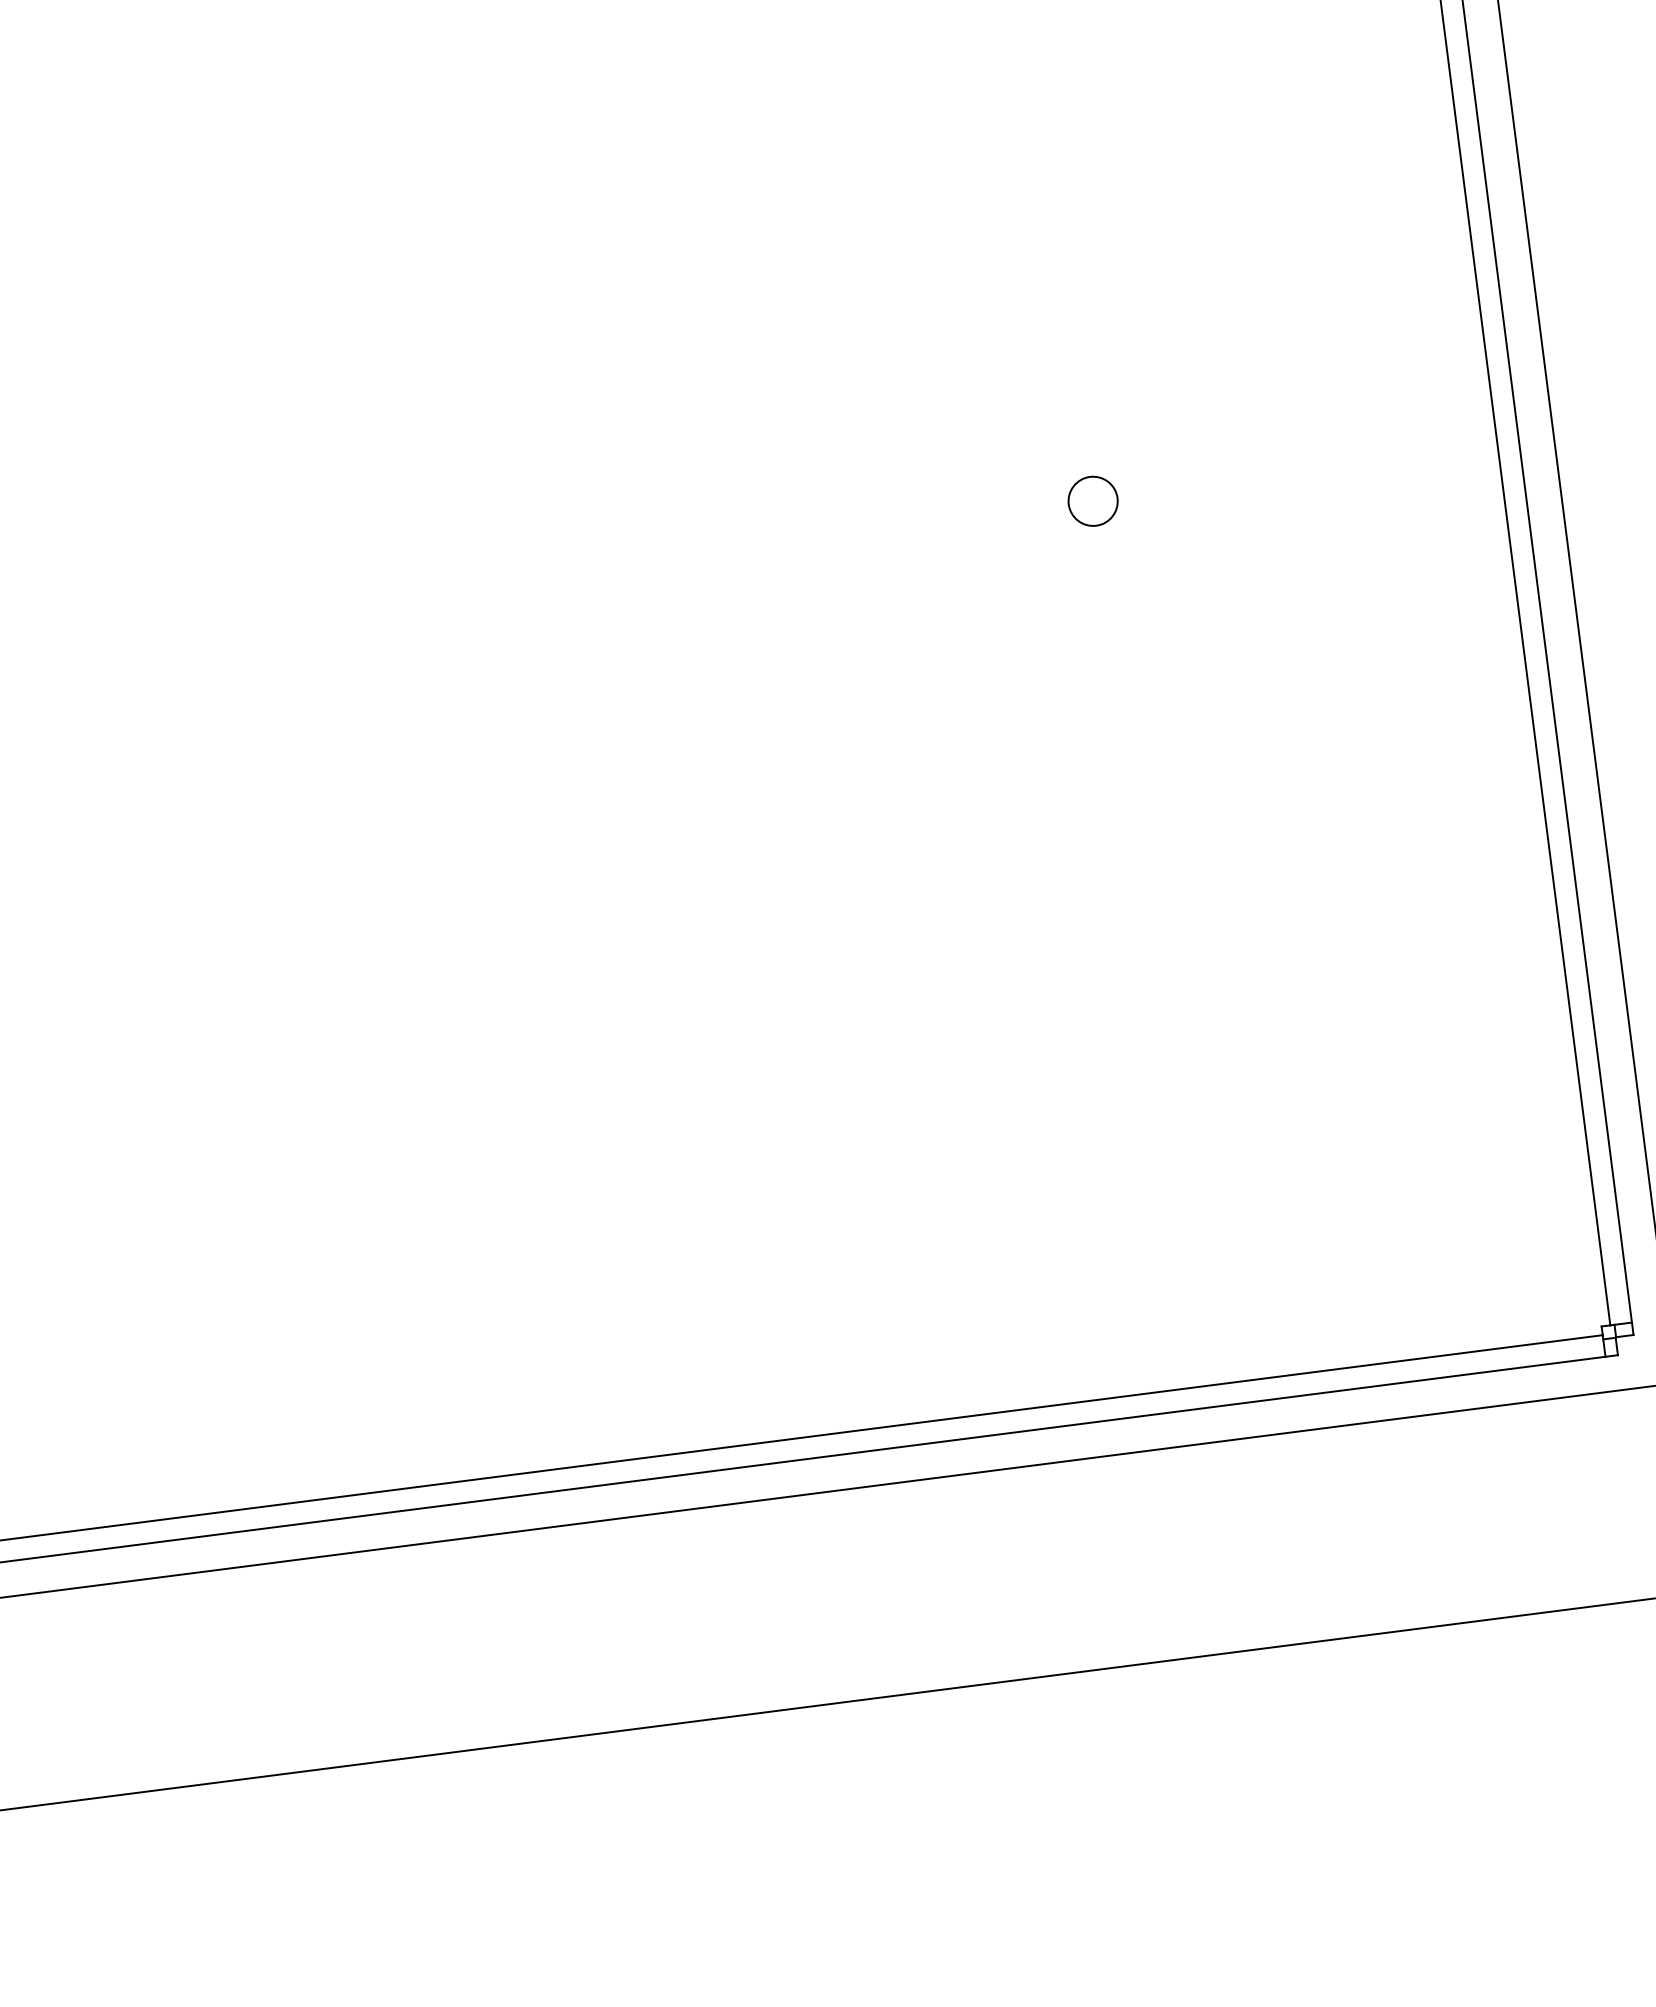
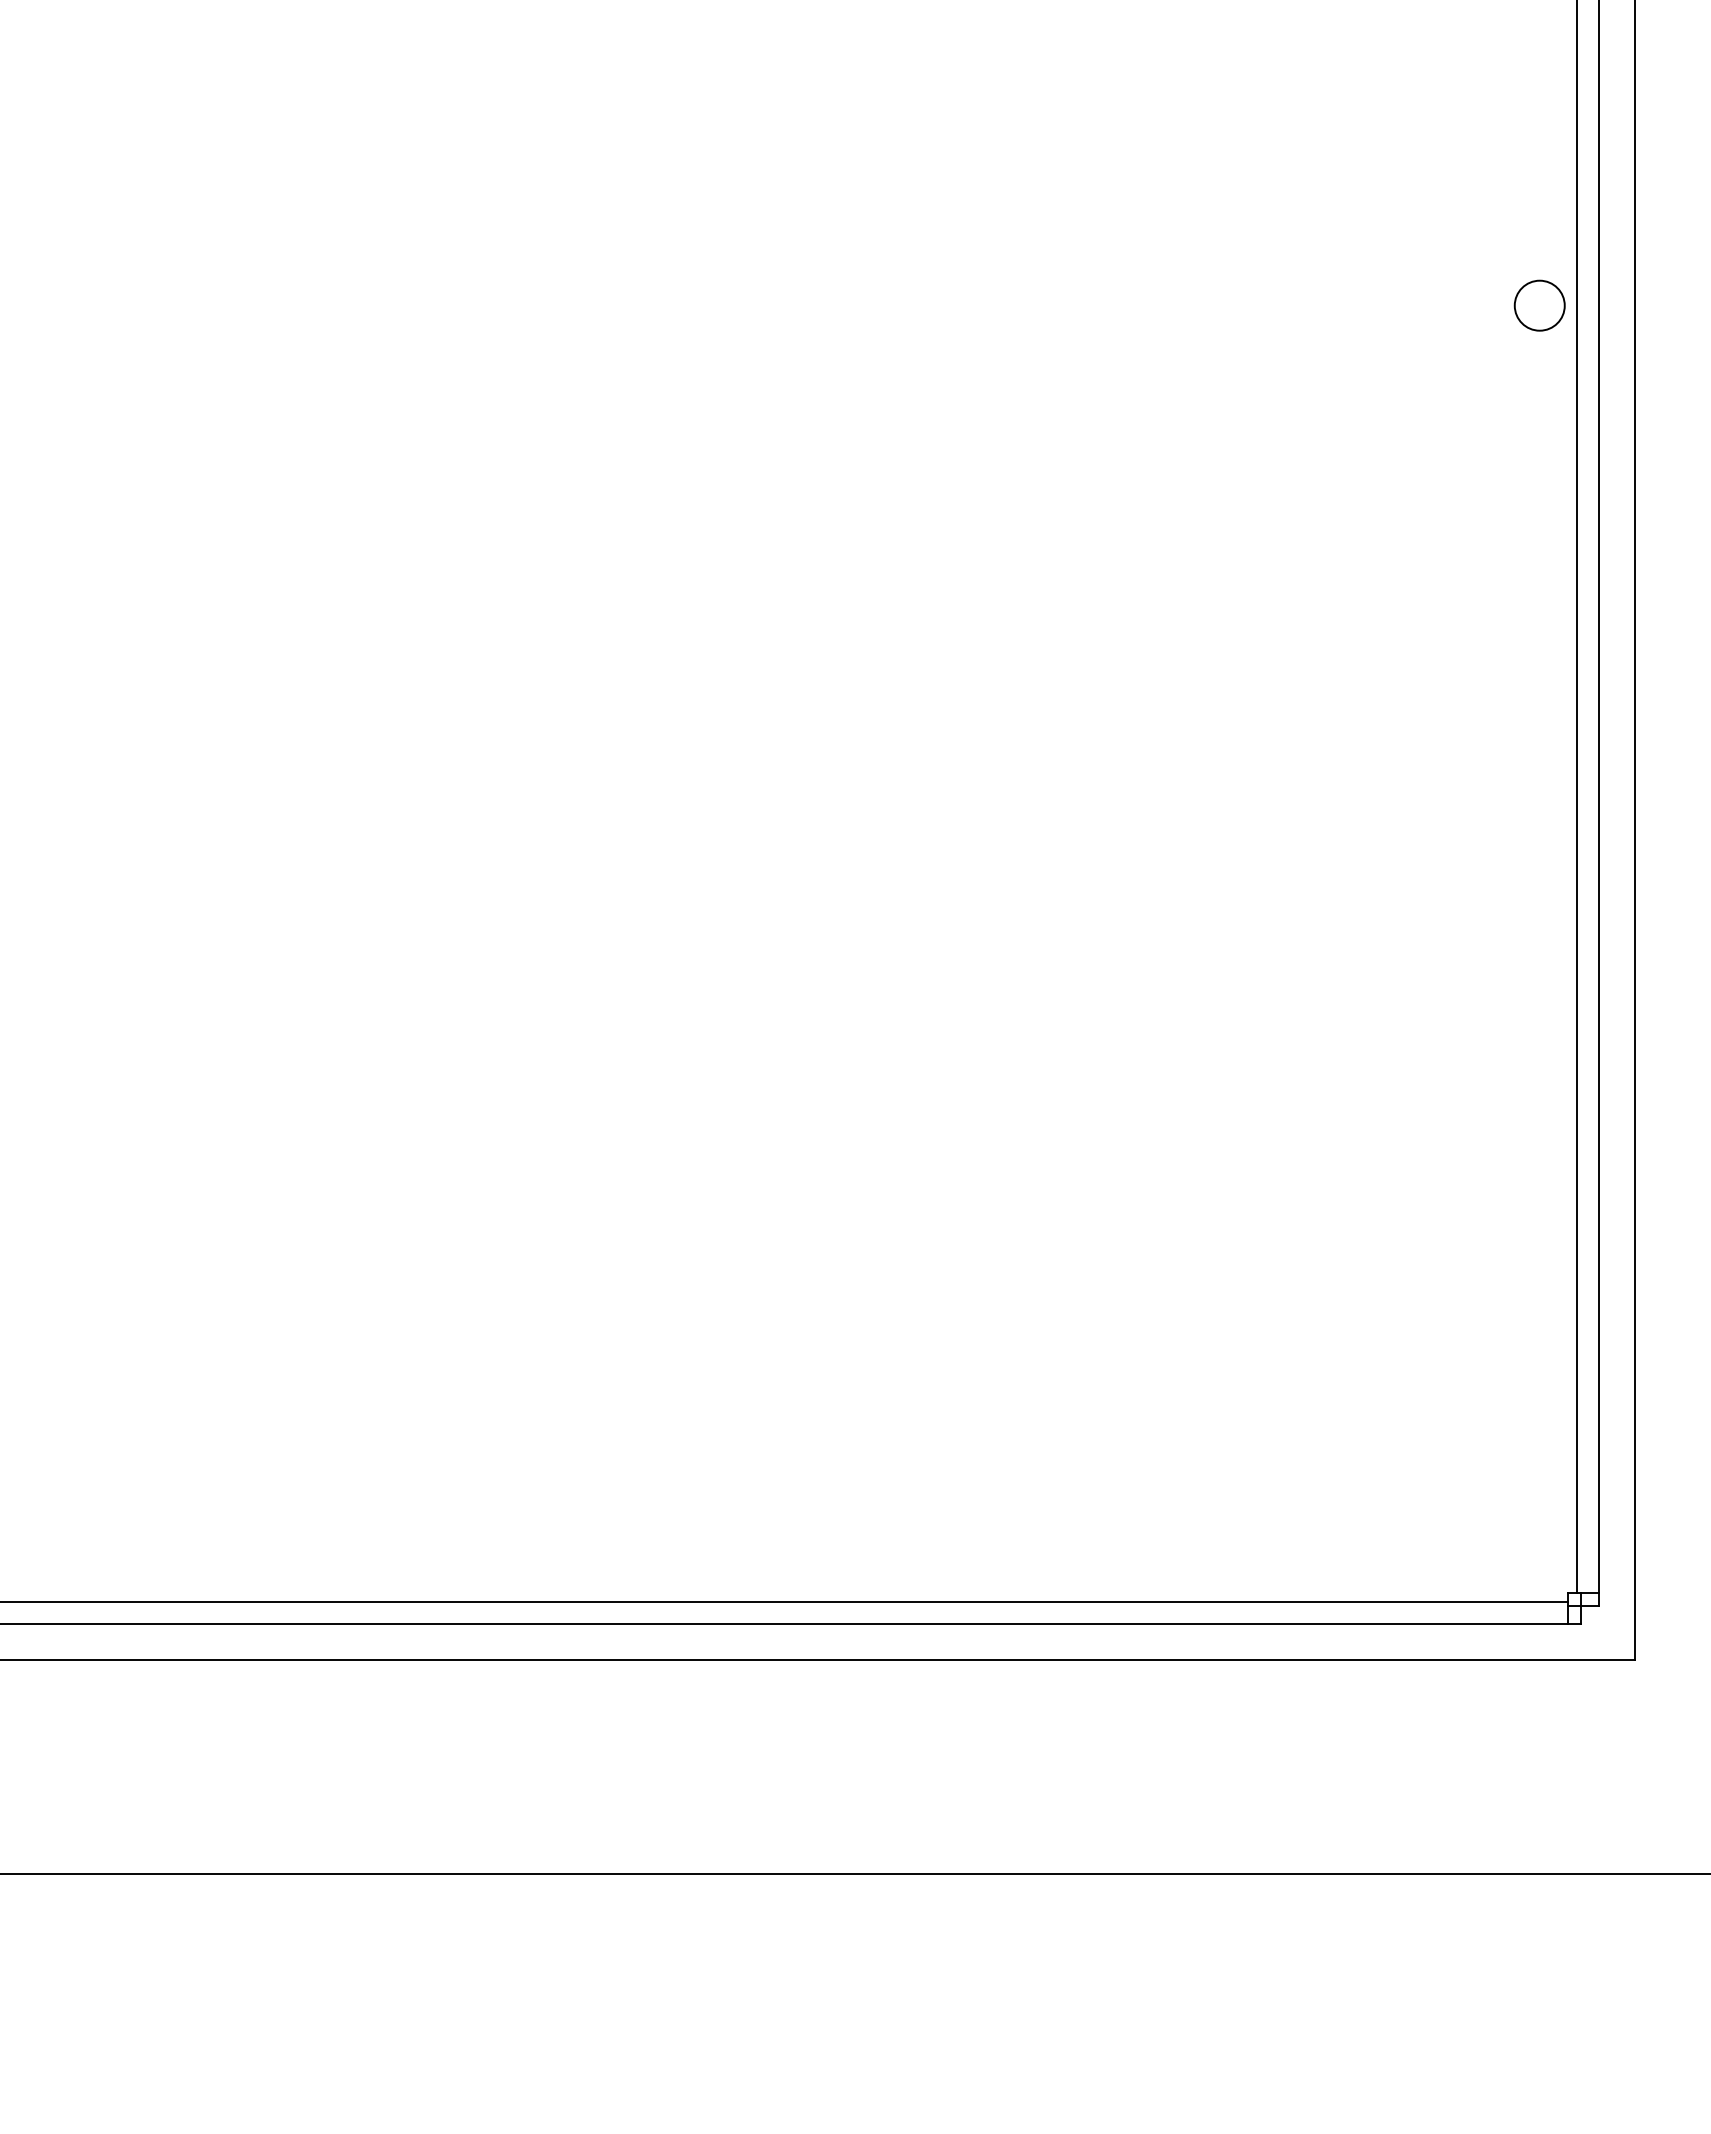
circle: (1092, 501) -> (1539, 305), moved

